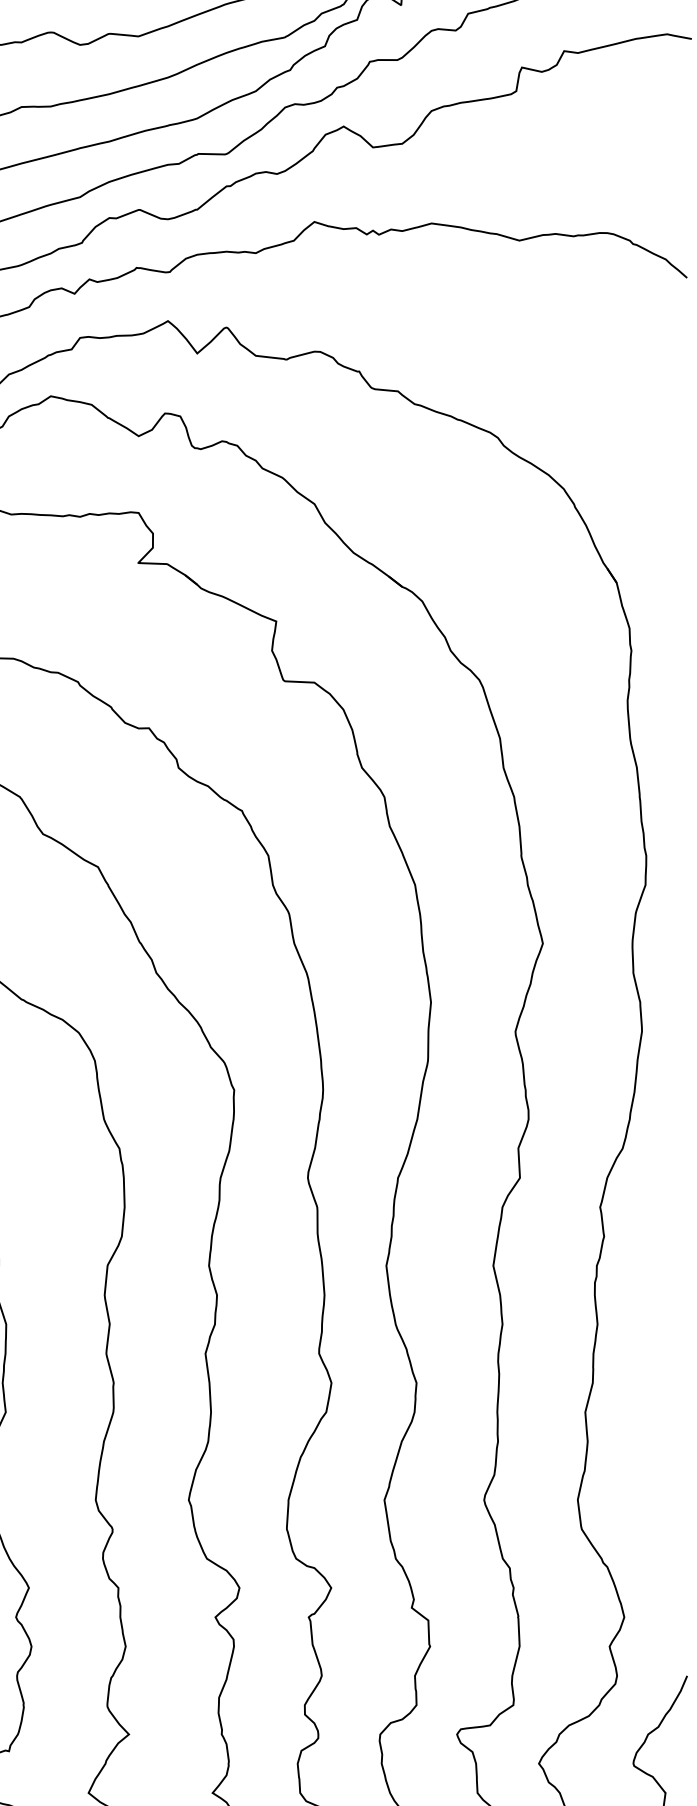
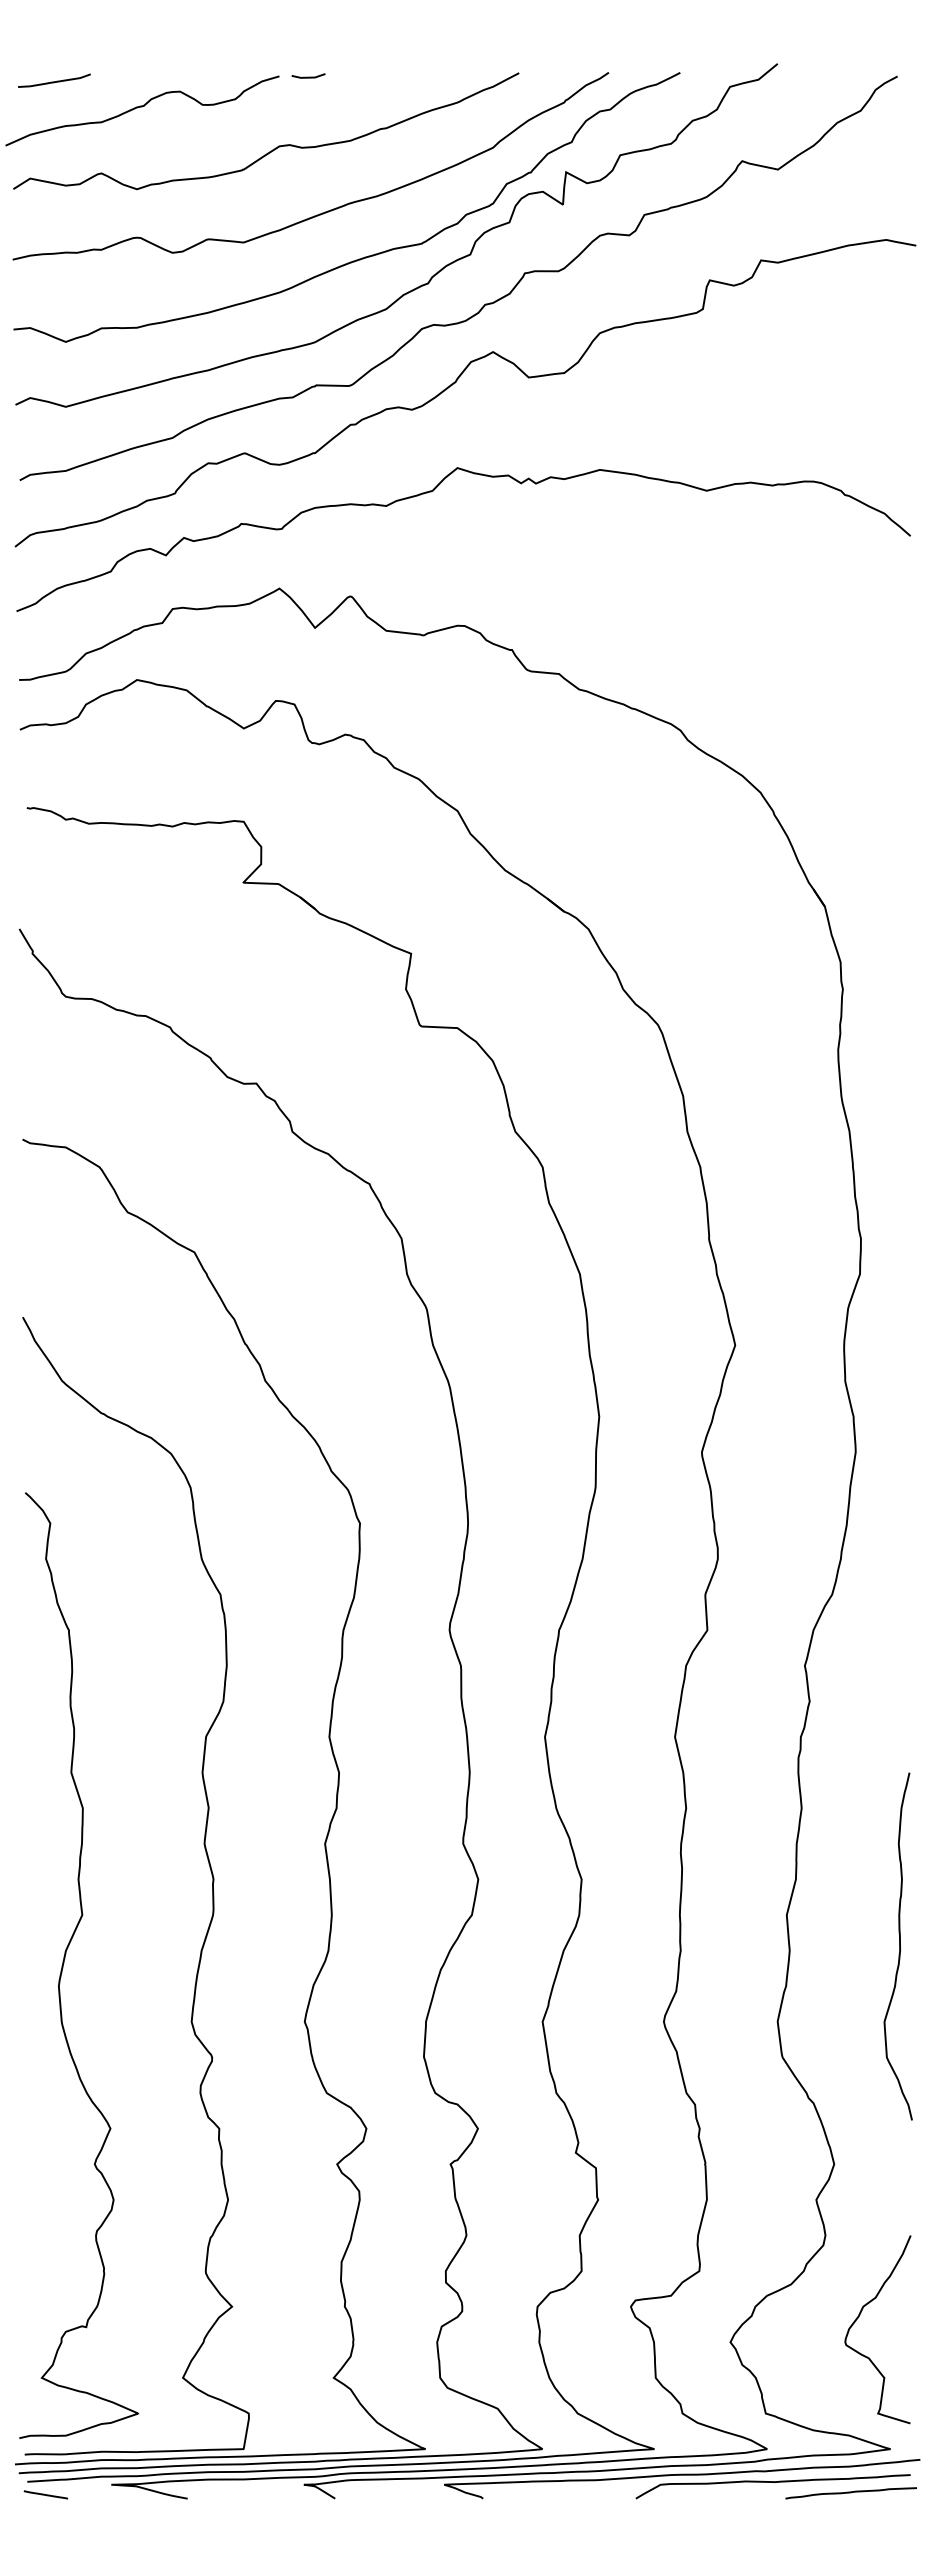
curve: (678, 1438) -> (899, 1946), added

